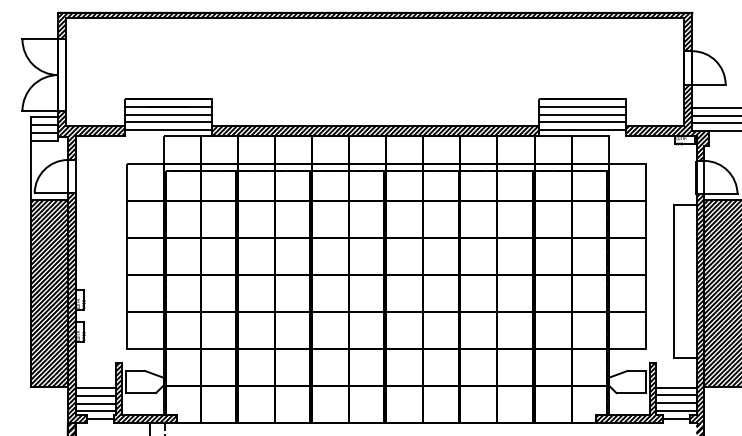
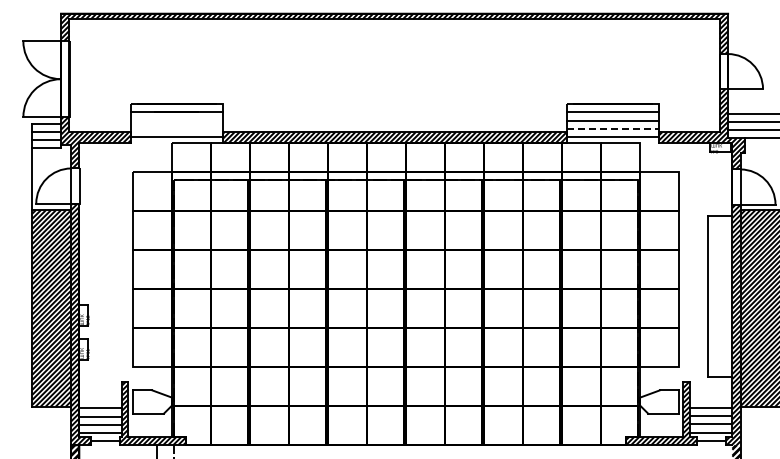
line: (168, 114) -> (176, 120), removed
line: (168, 121) -> (176, 128), removed
line: (583, 121) -> (613, 128), solid -> dashed

